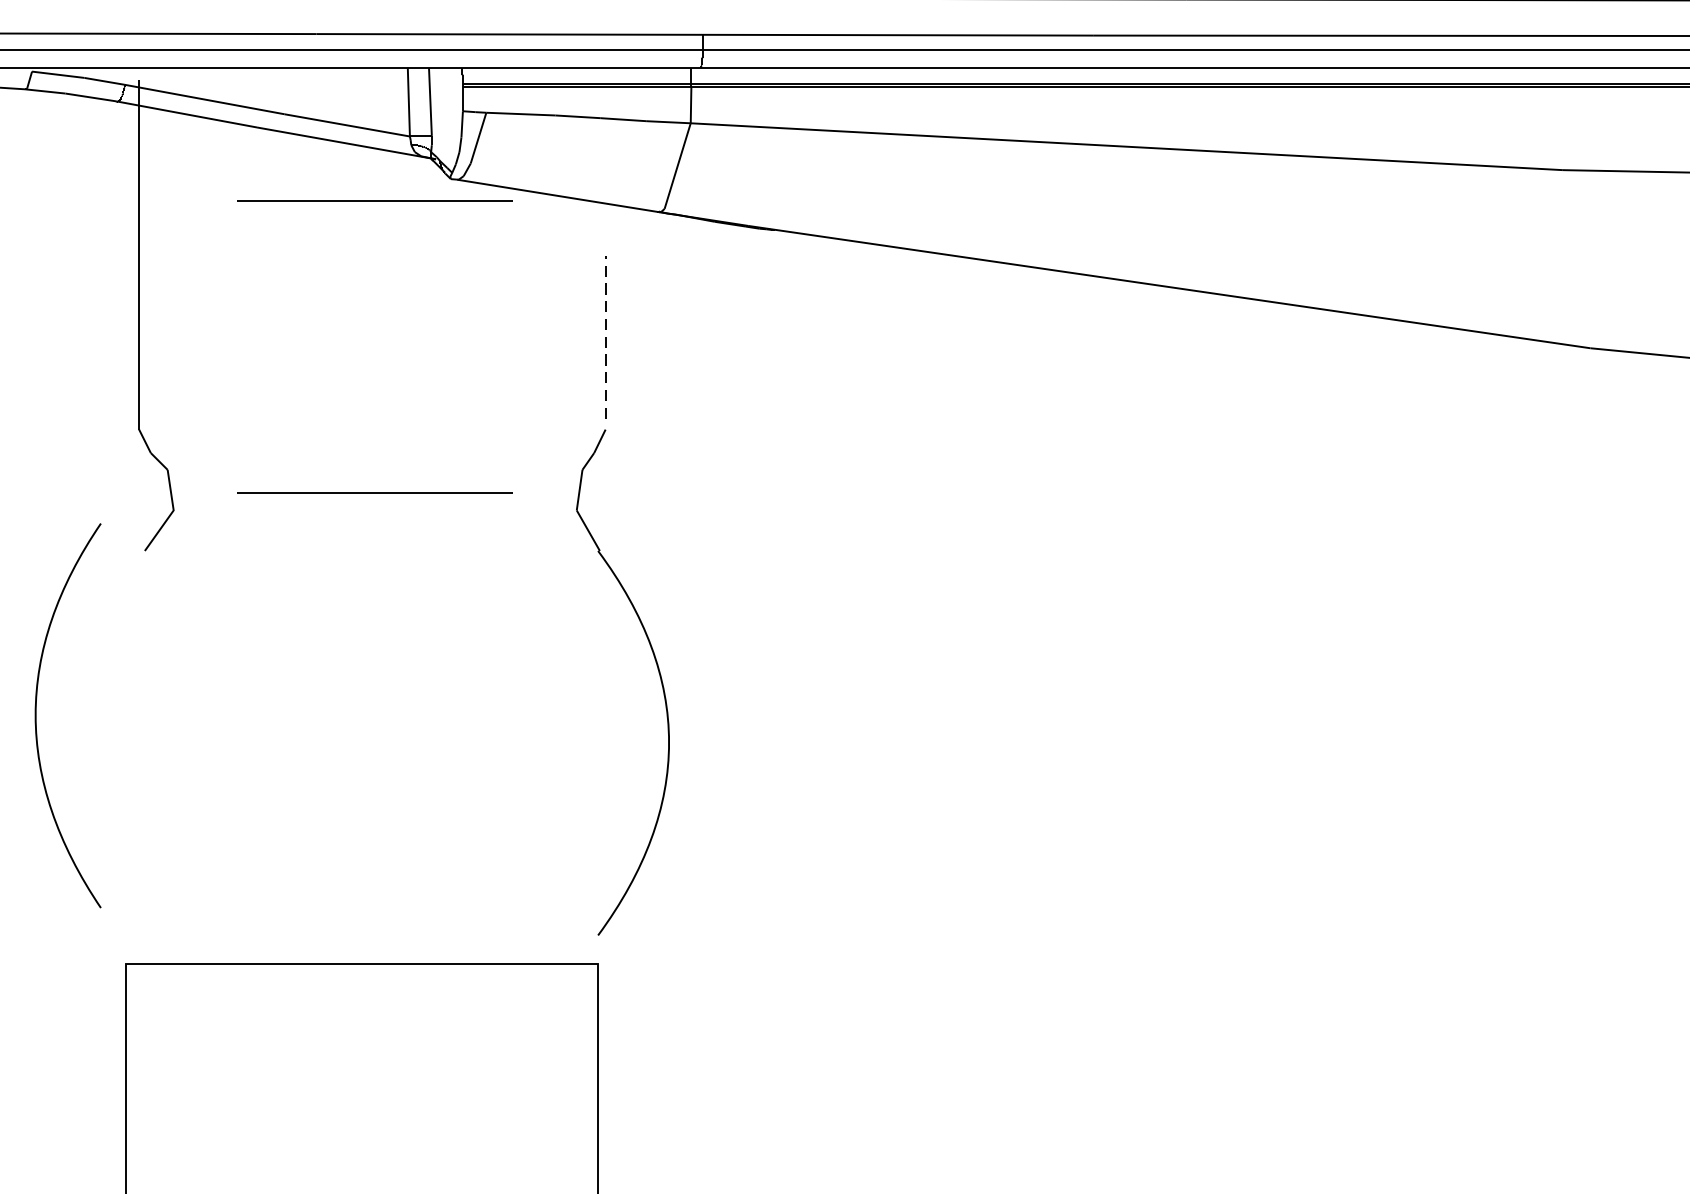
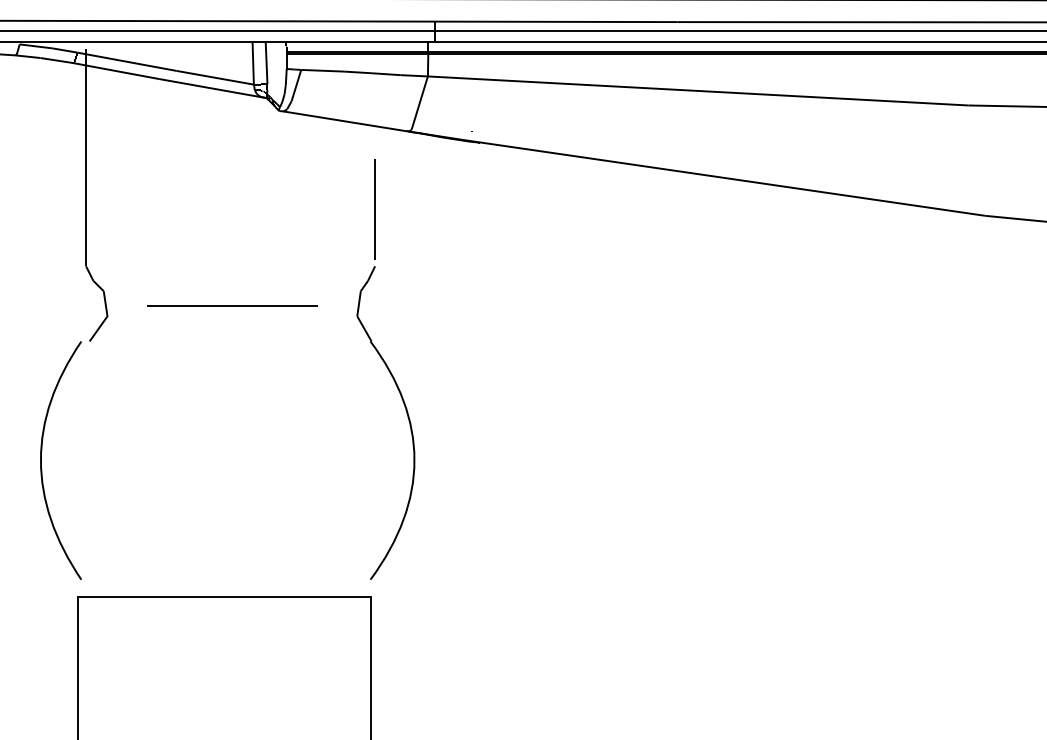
line: (375, 200) -> (232, 124), removed
line: (606, 336) -> (375, 208), dashed -> solid
curve: (36, 715) -> (41, 460), moved

